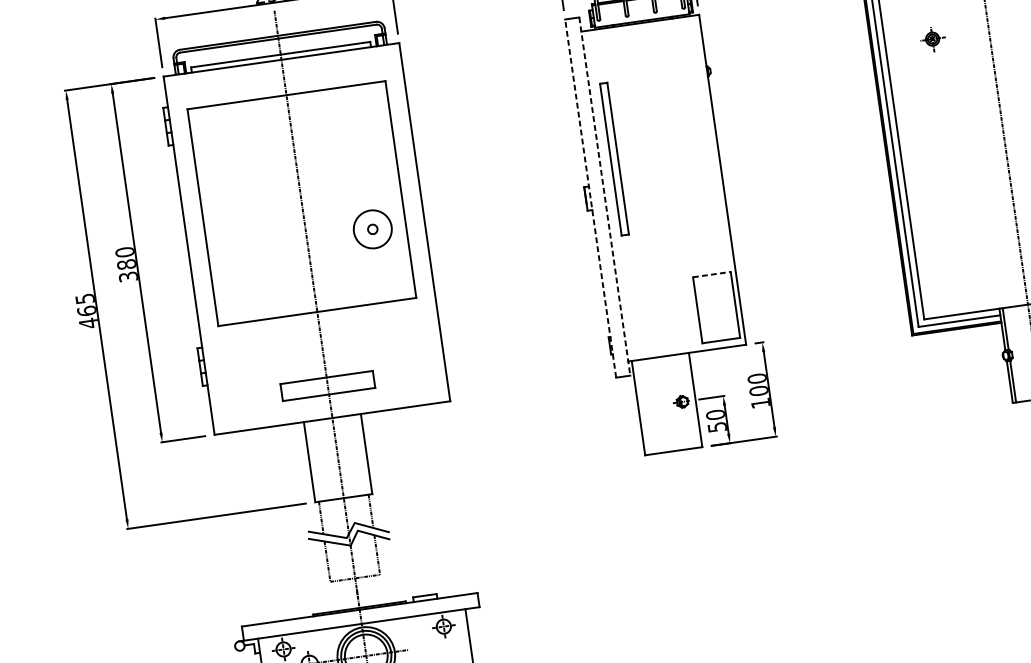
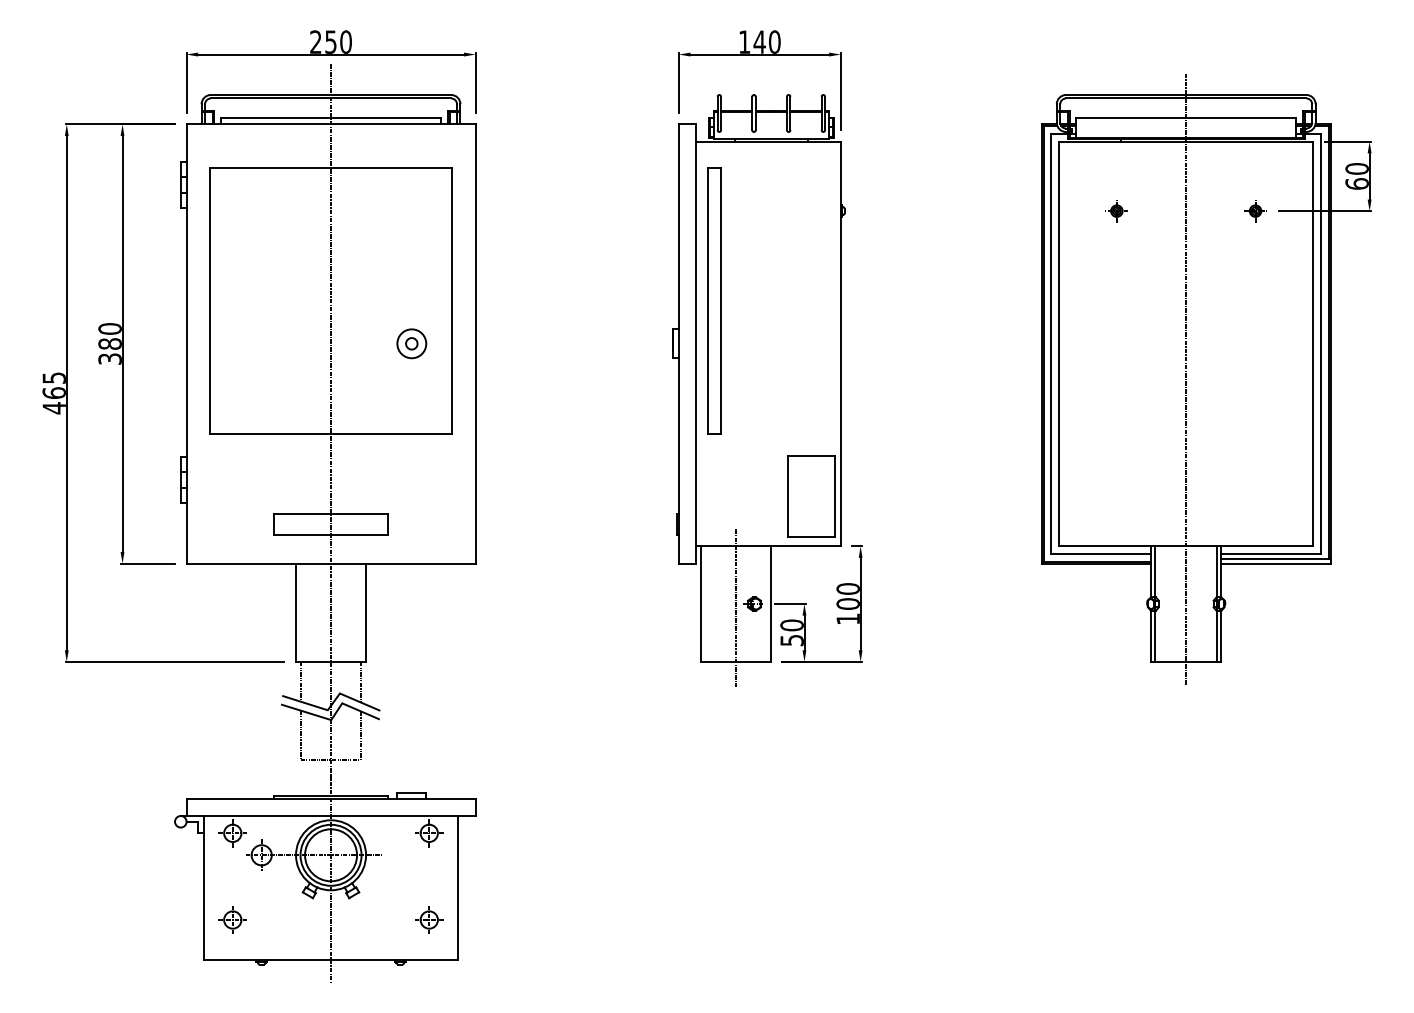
part: (932, 39) -> (1116, 211), size x0.71
part: (614, 158) -> (714, 300), size x1.43
line: (605, 196) -> (696, 344), dashed -> solid
line: (590, 198) -> (678, 344), dashed -> solid
circle: (372, 229) -> (411, 343), size x0.62
line: (712, 274) -> (812, 456), dashed -> solid
line: (667, 407) -> (735, 608), added

